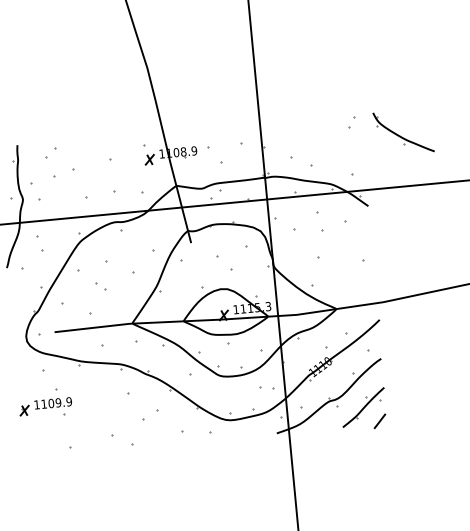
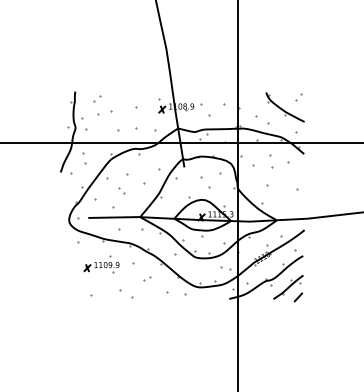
part: (402, 132) -> (284, 107), moved
part: (45, 403) -> (101, 264), moved
part: (151, 414) -> (147, 278), size x0.62

